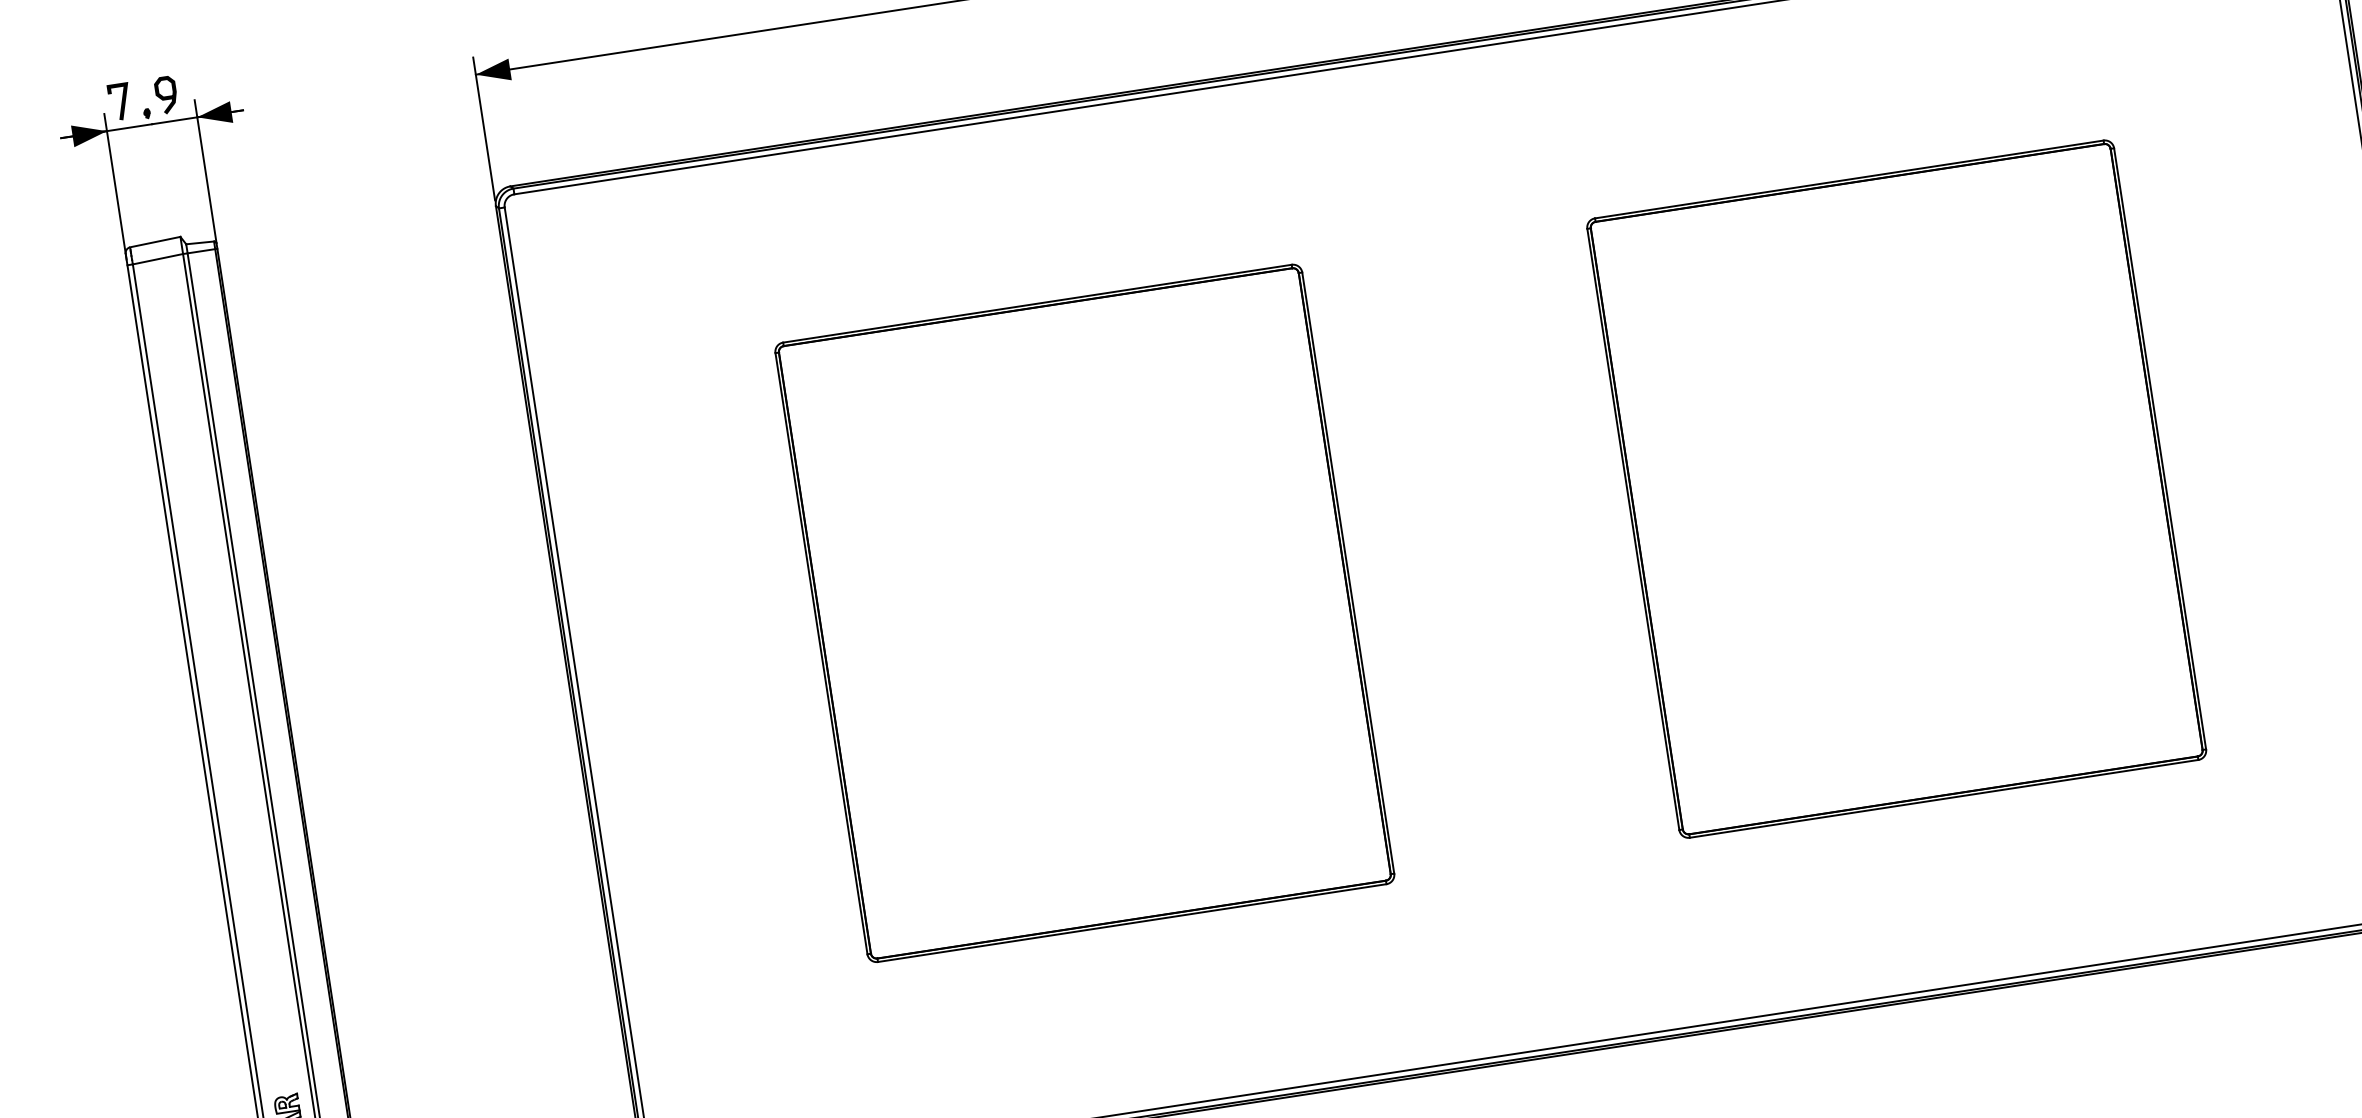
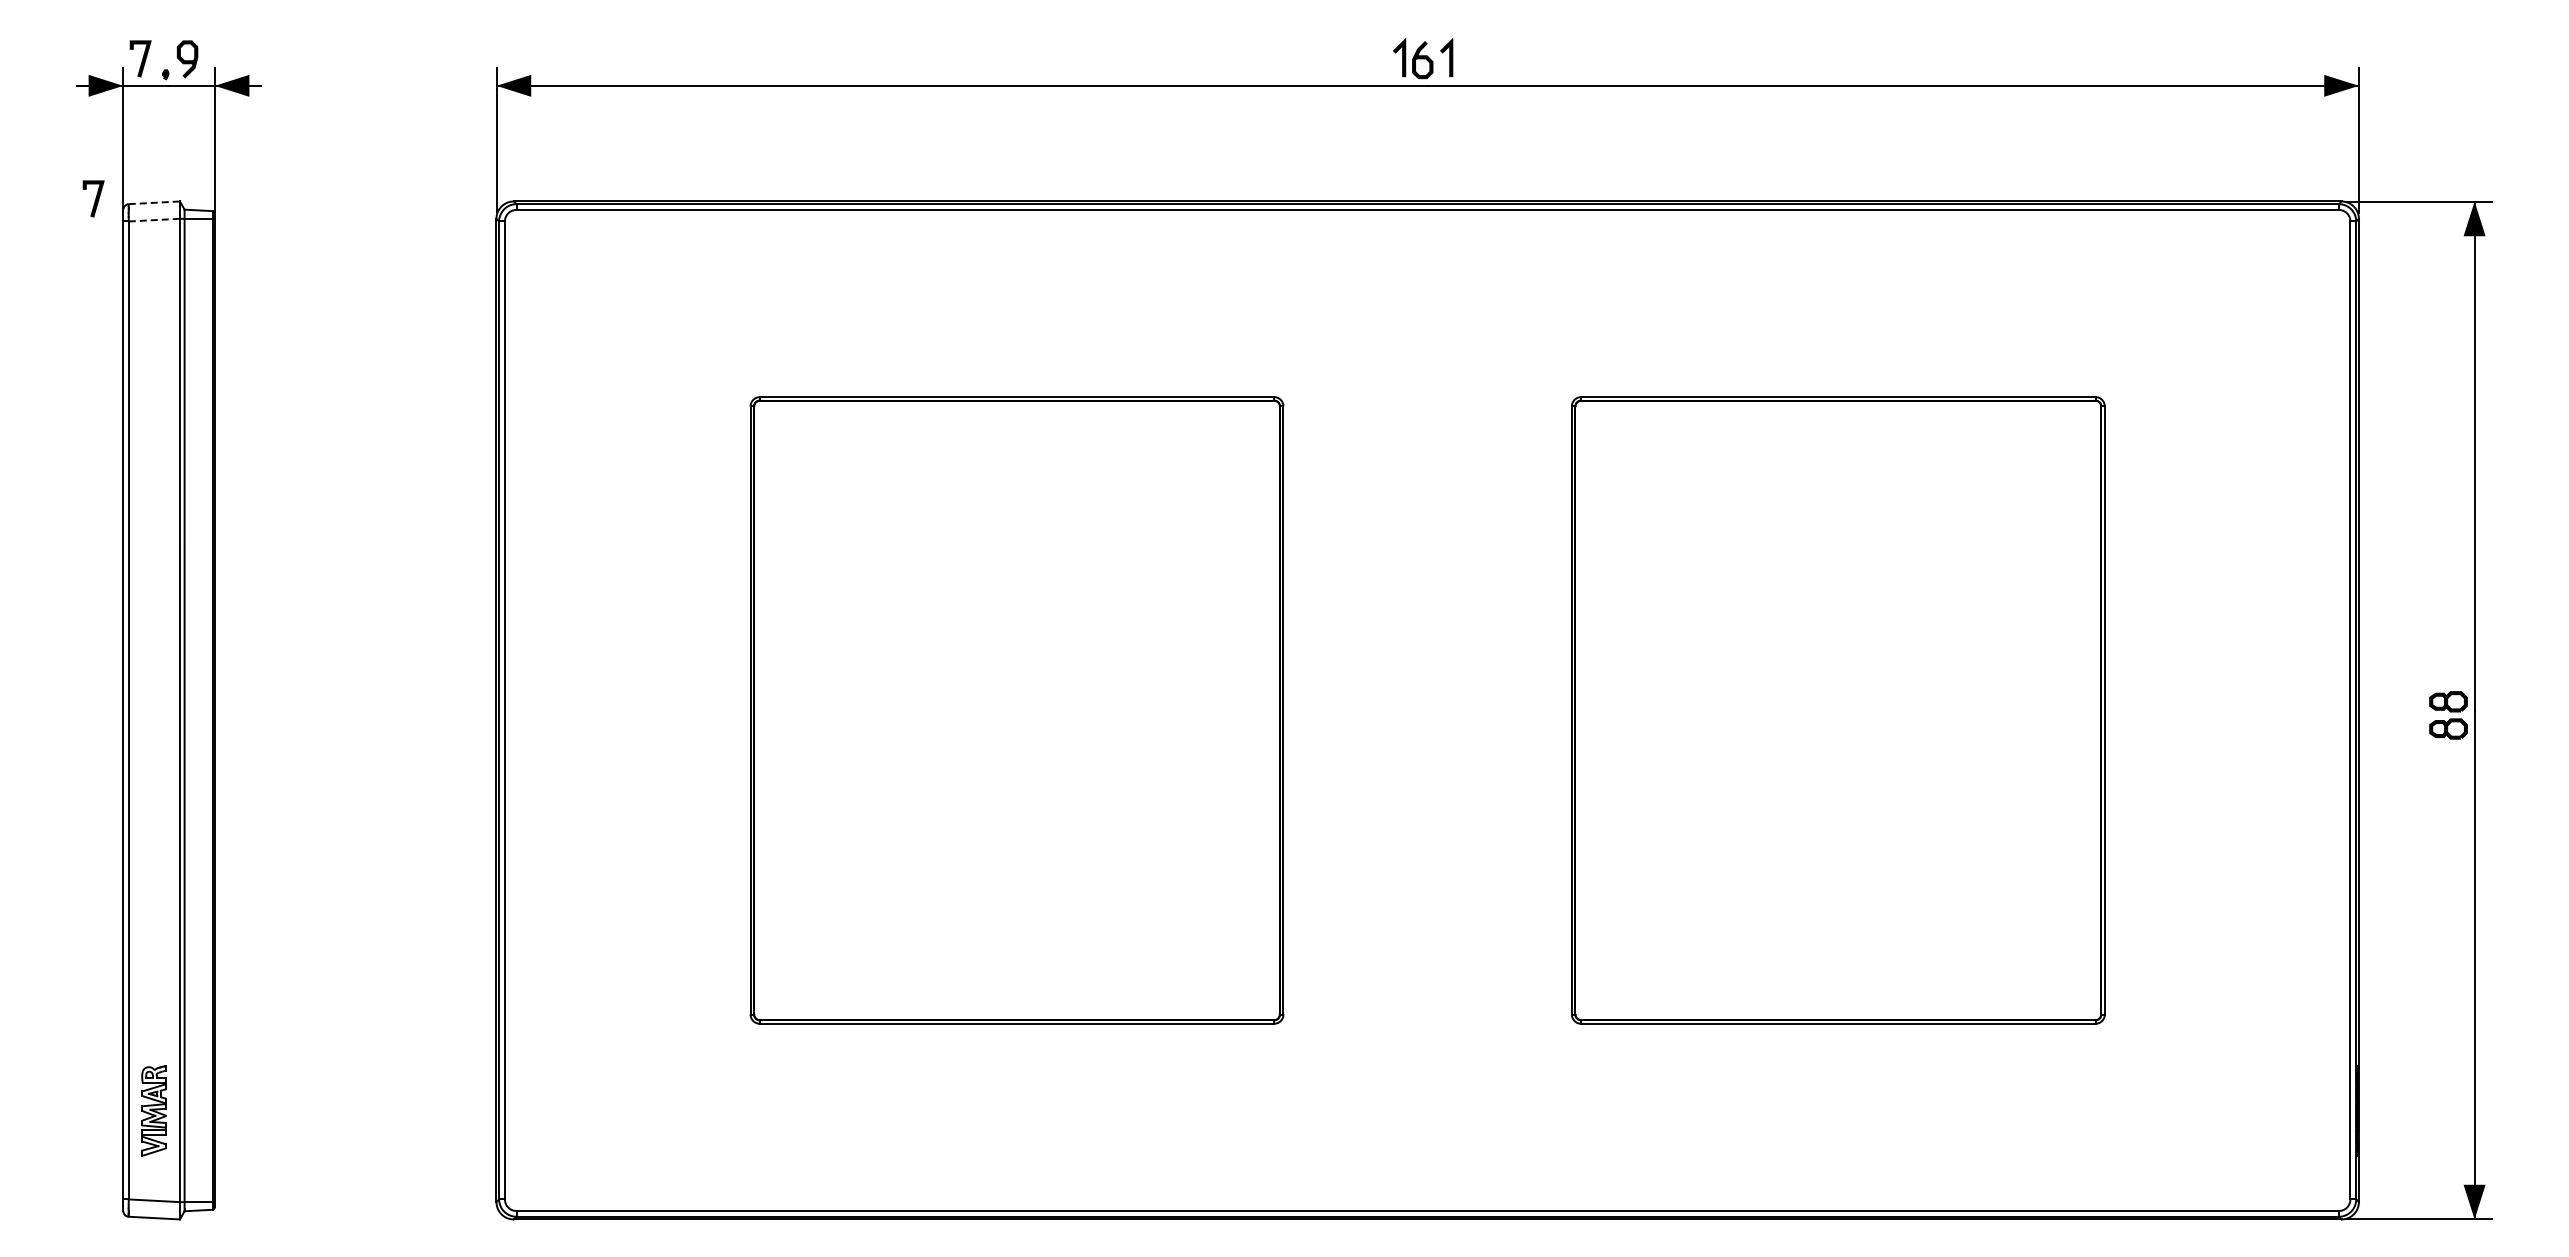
line: (155, 241) -> (154, 202), solid -> dashed
line: (96, 246) -> (95, 198), added
line: (158, 259) -> (154, 220), solid -> dashed

